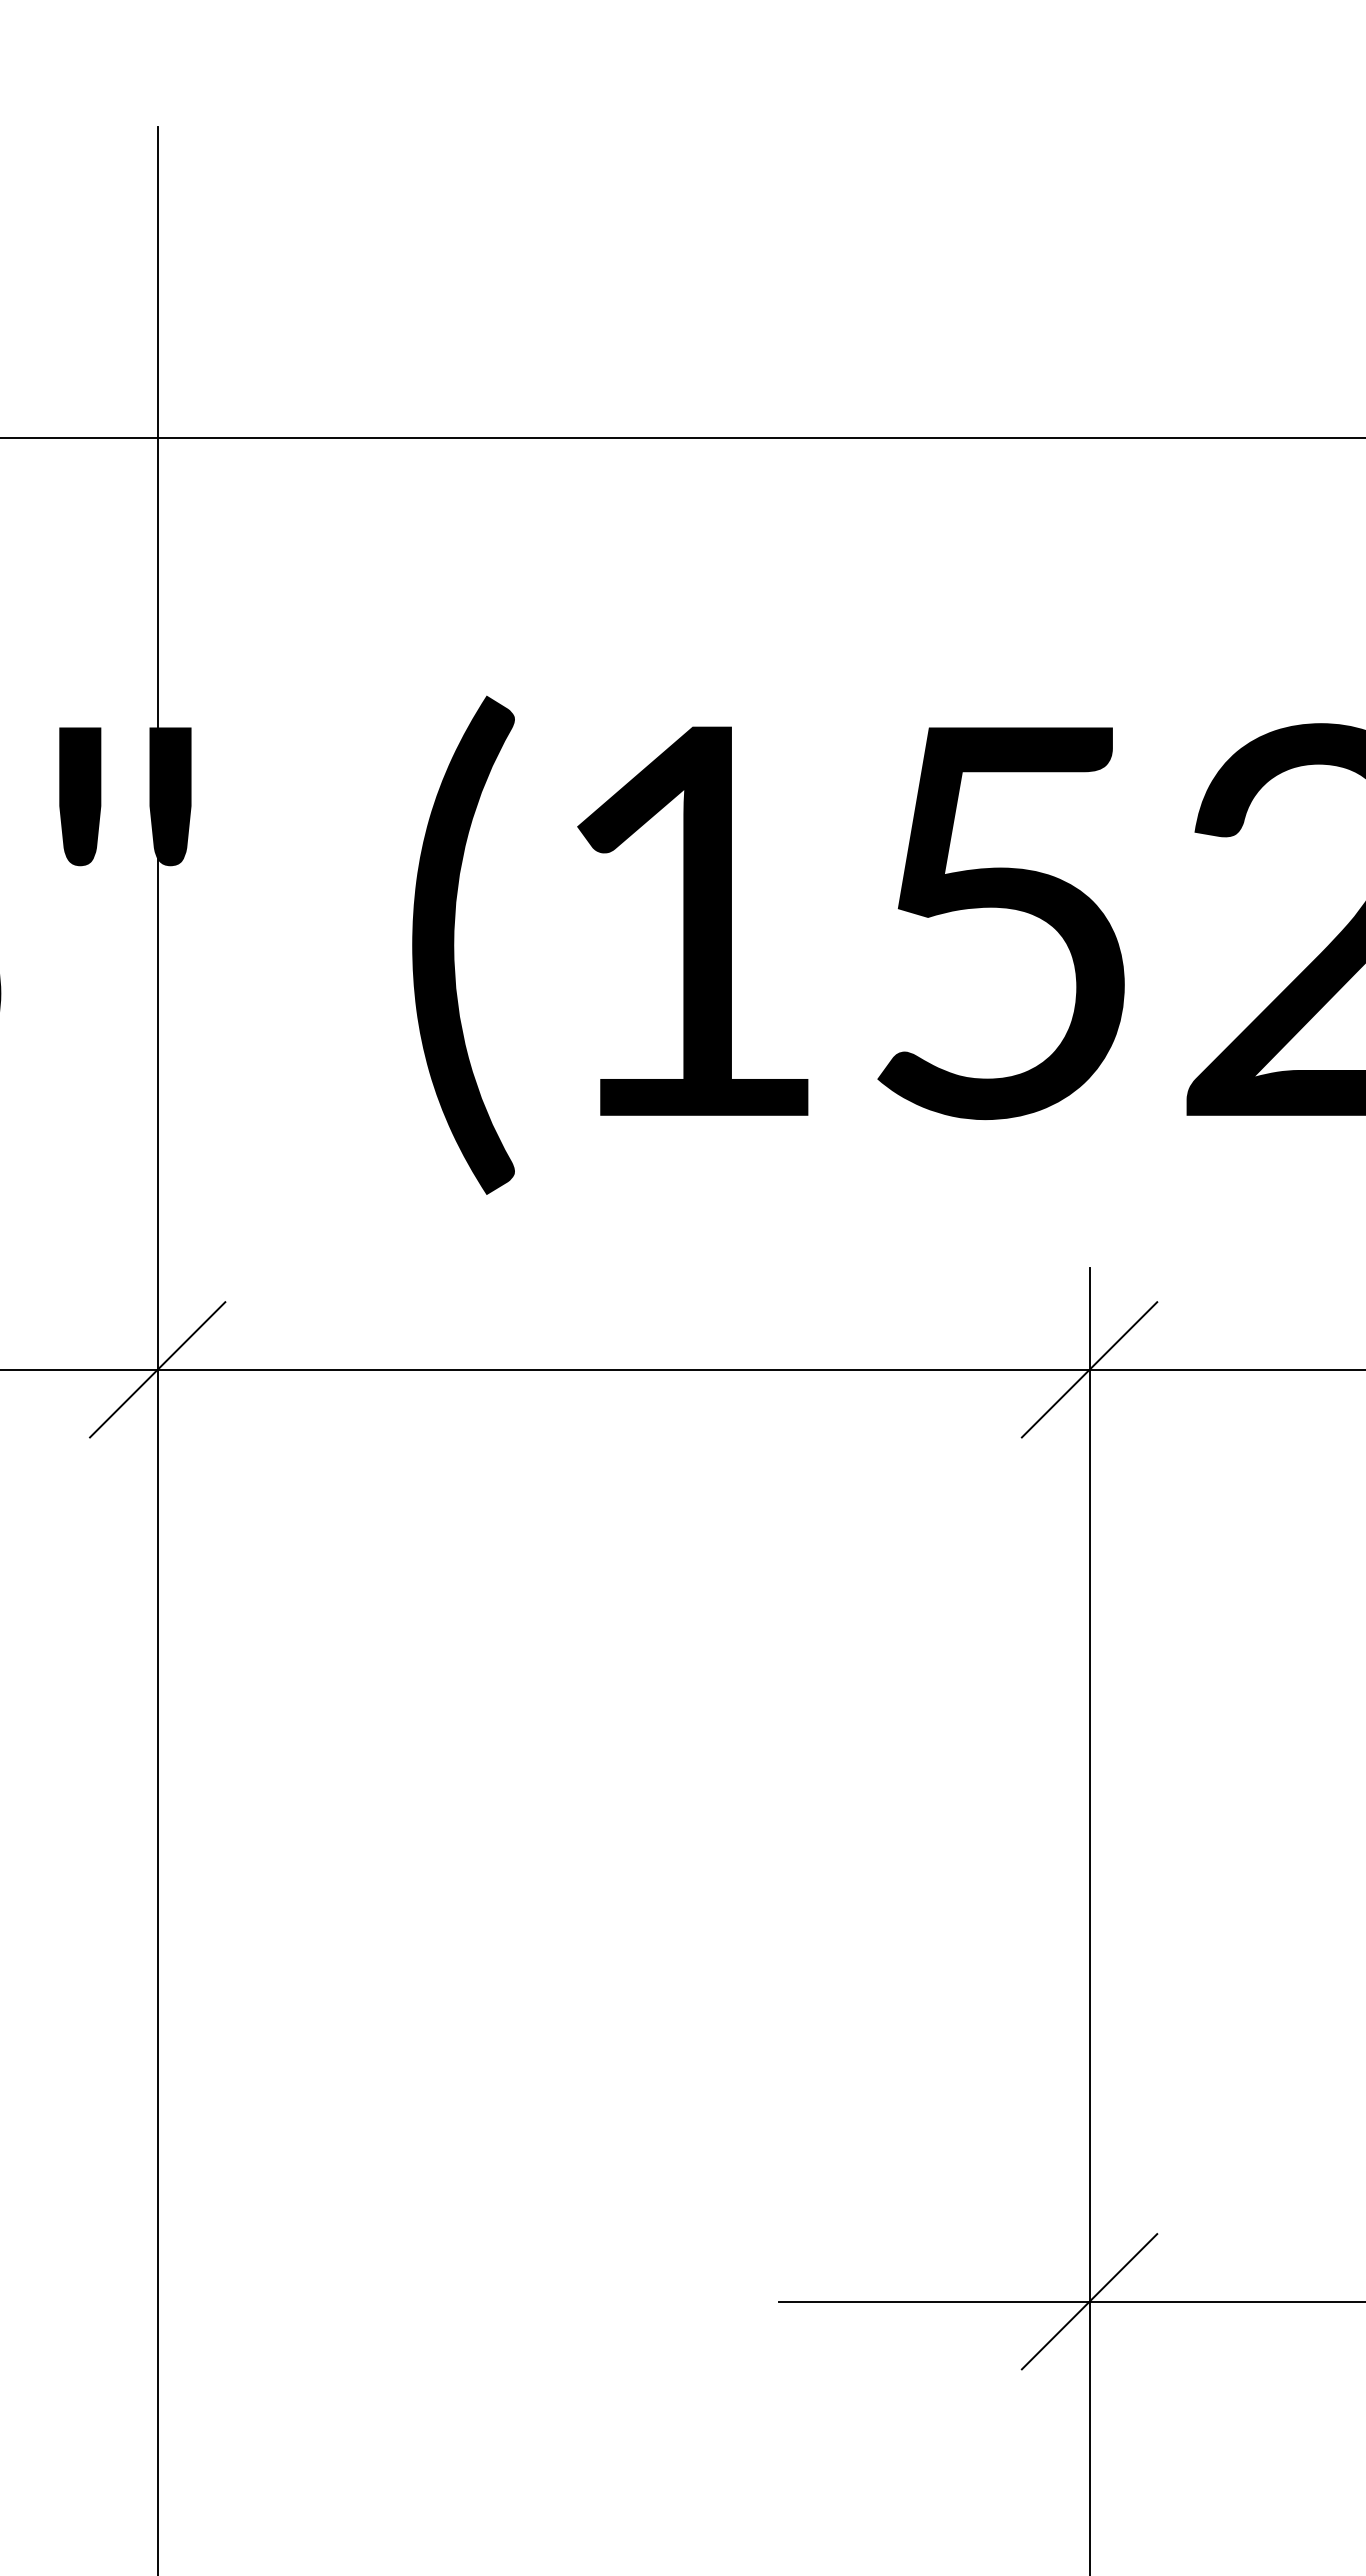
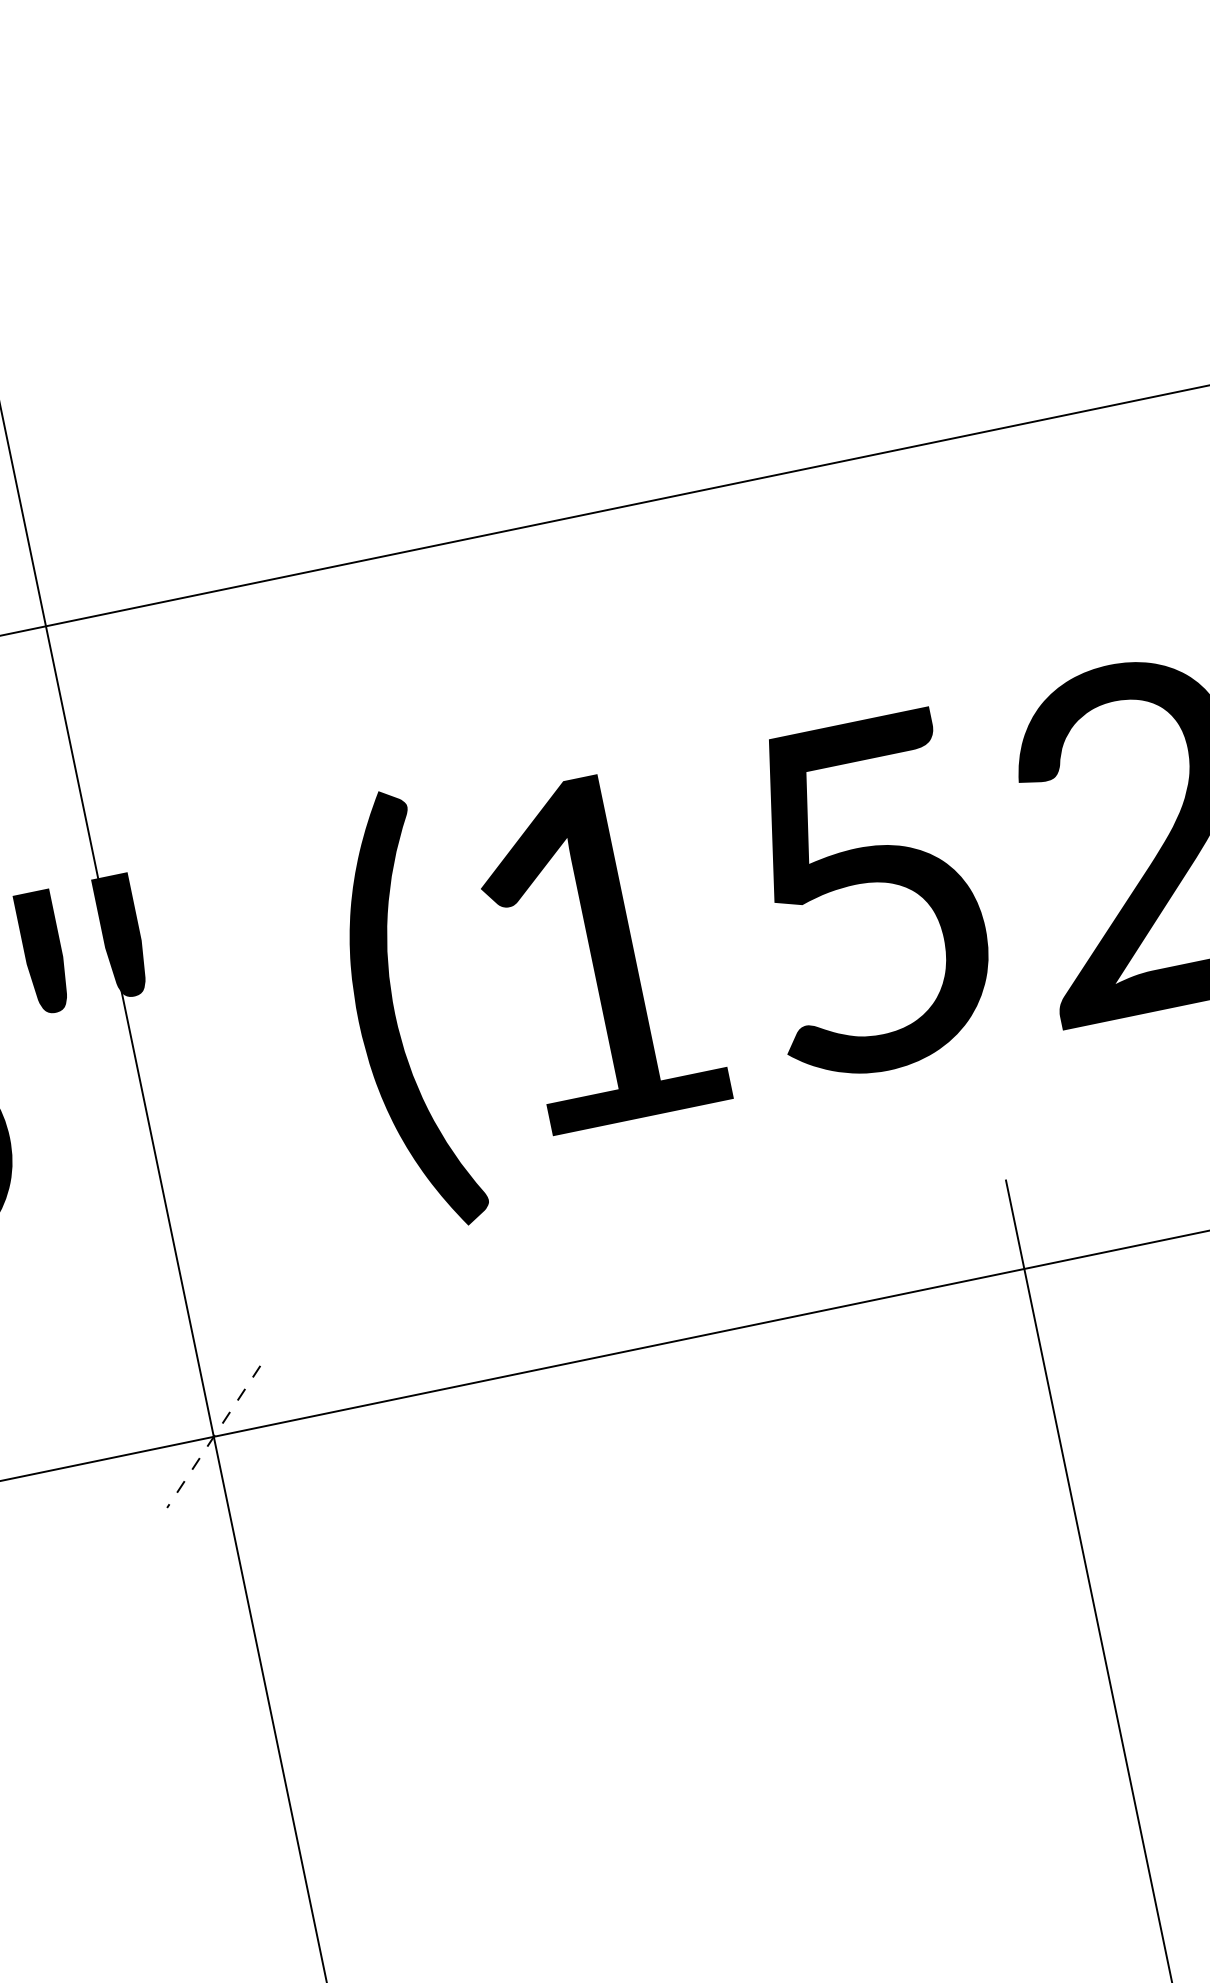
line: (157, 1369) -> (213, 1436), solid -> dashed
line: (1089, 1369) -> (1024, 1268), removed

